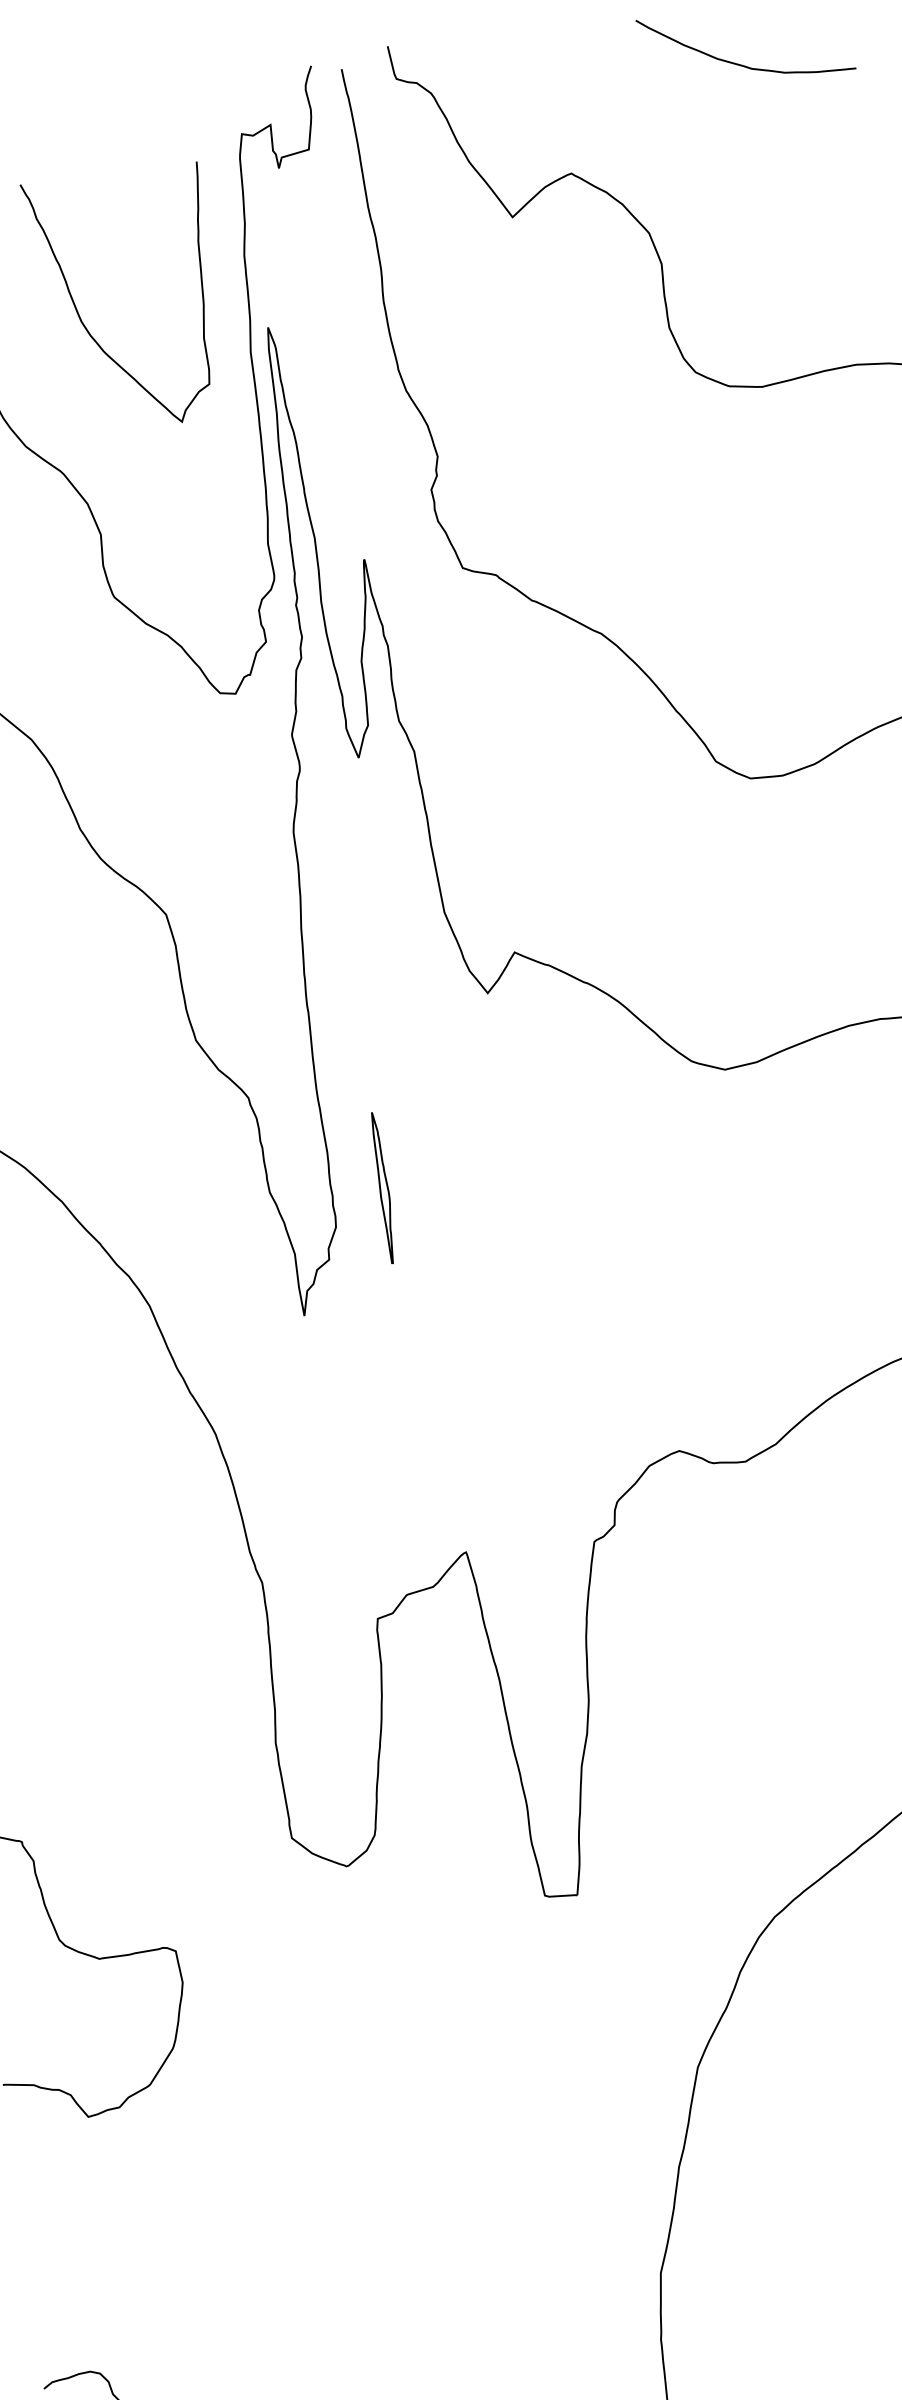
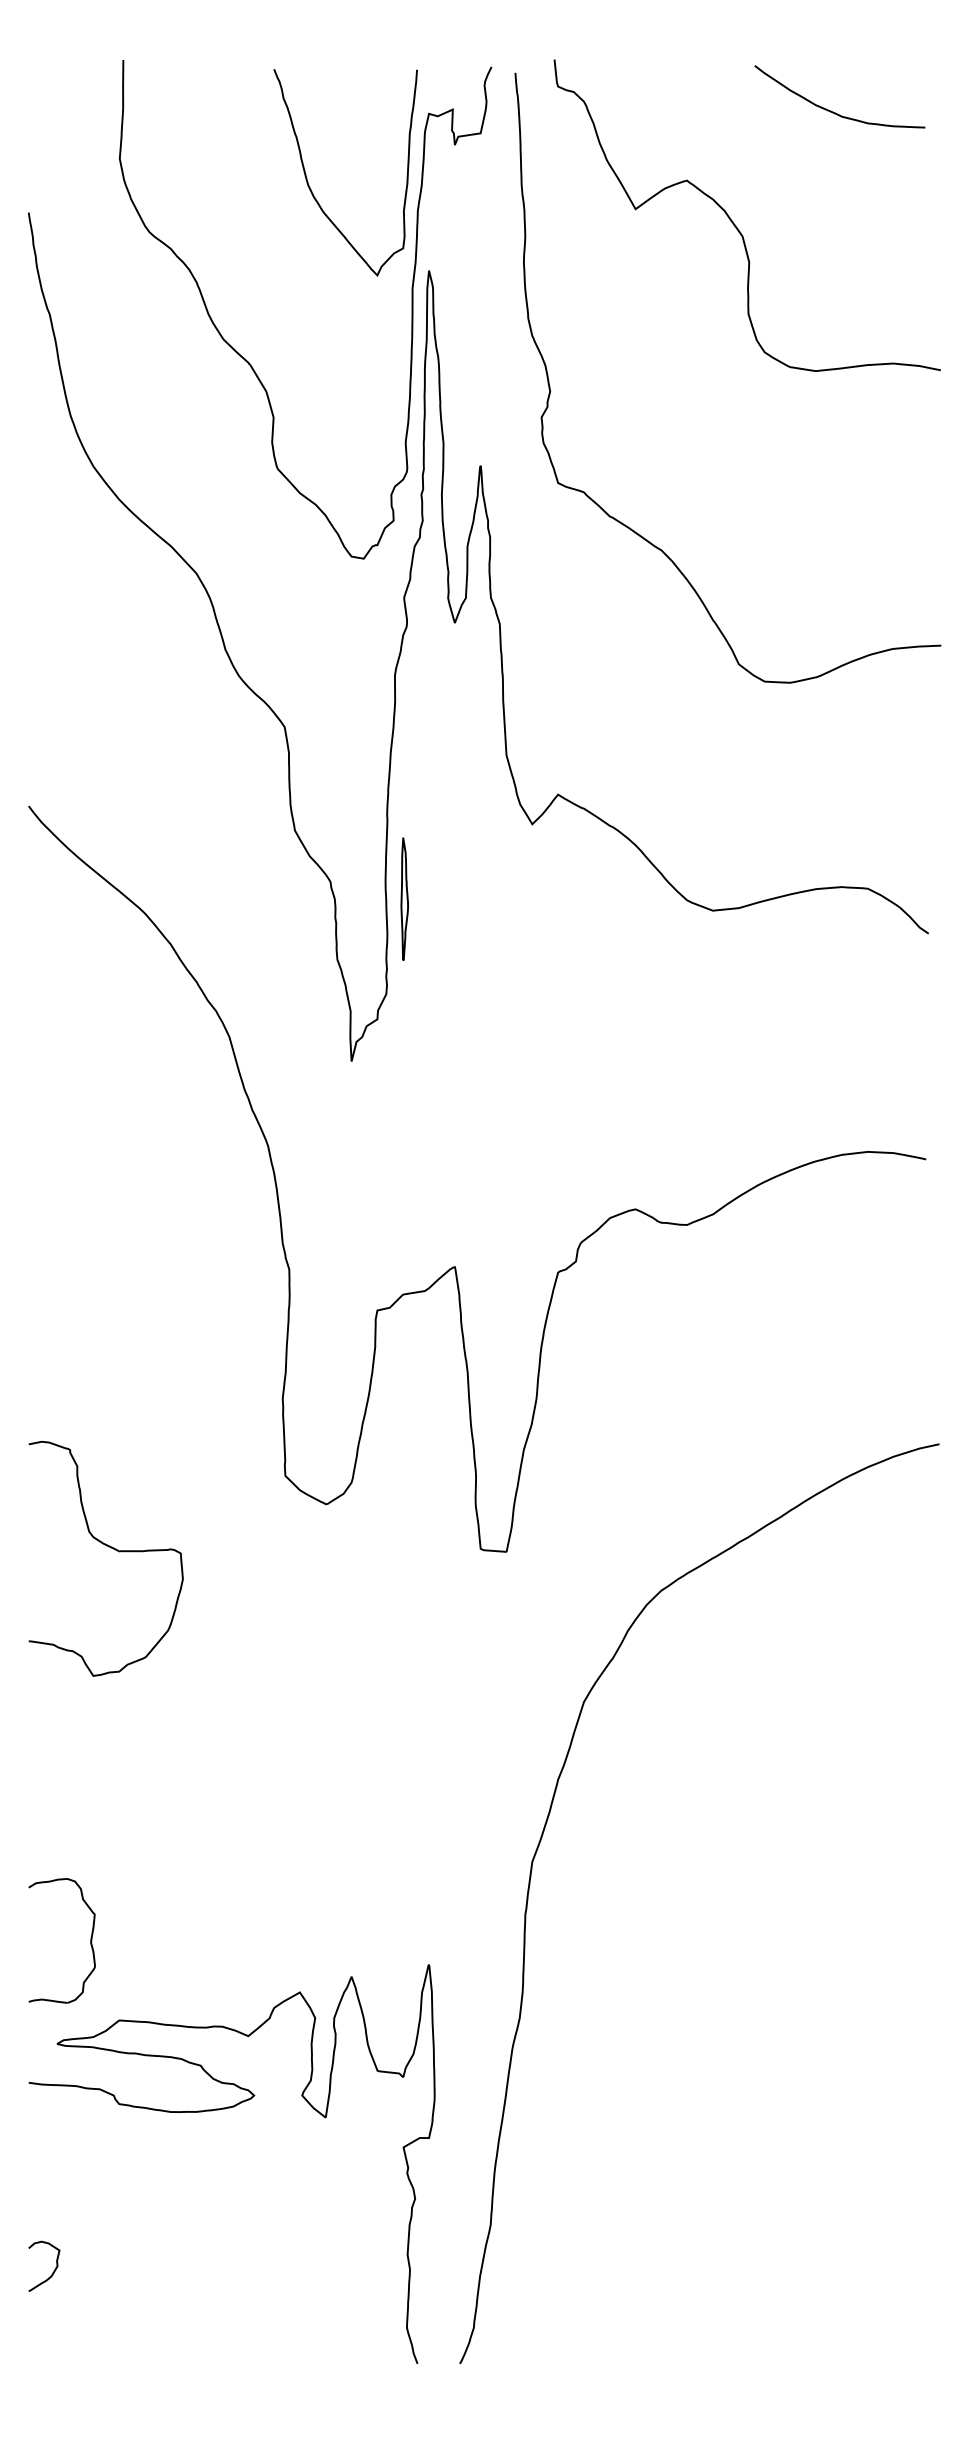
curve: (86, 326) -> (311, 189), moved
part: (383, 1187) -> (404, 898), moved

